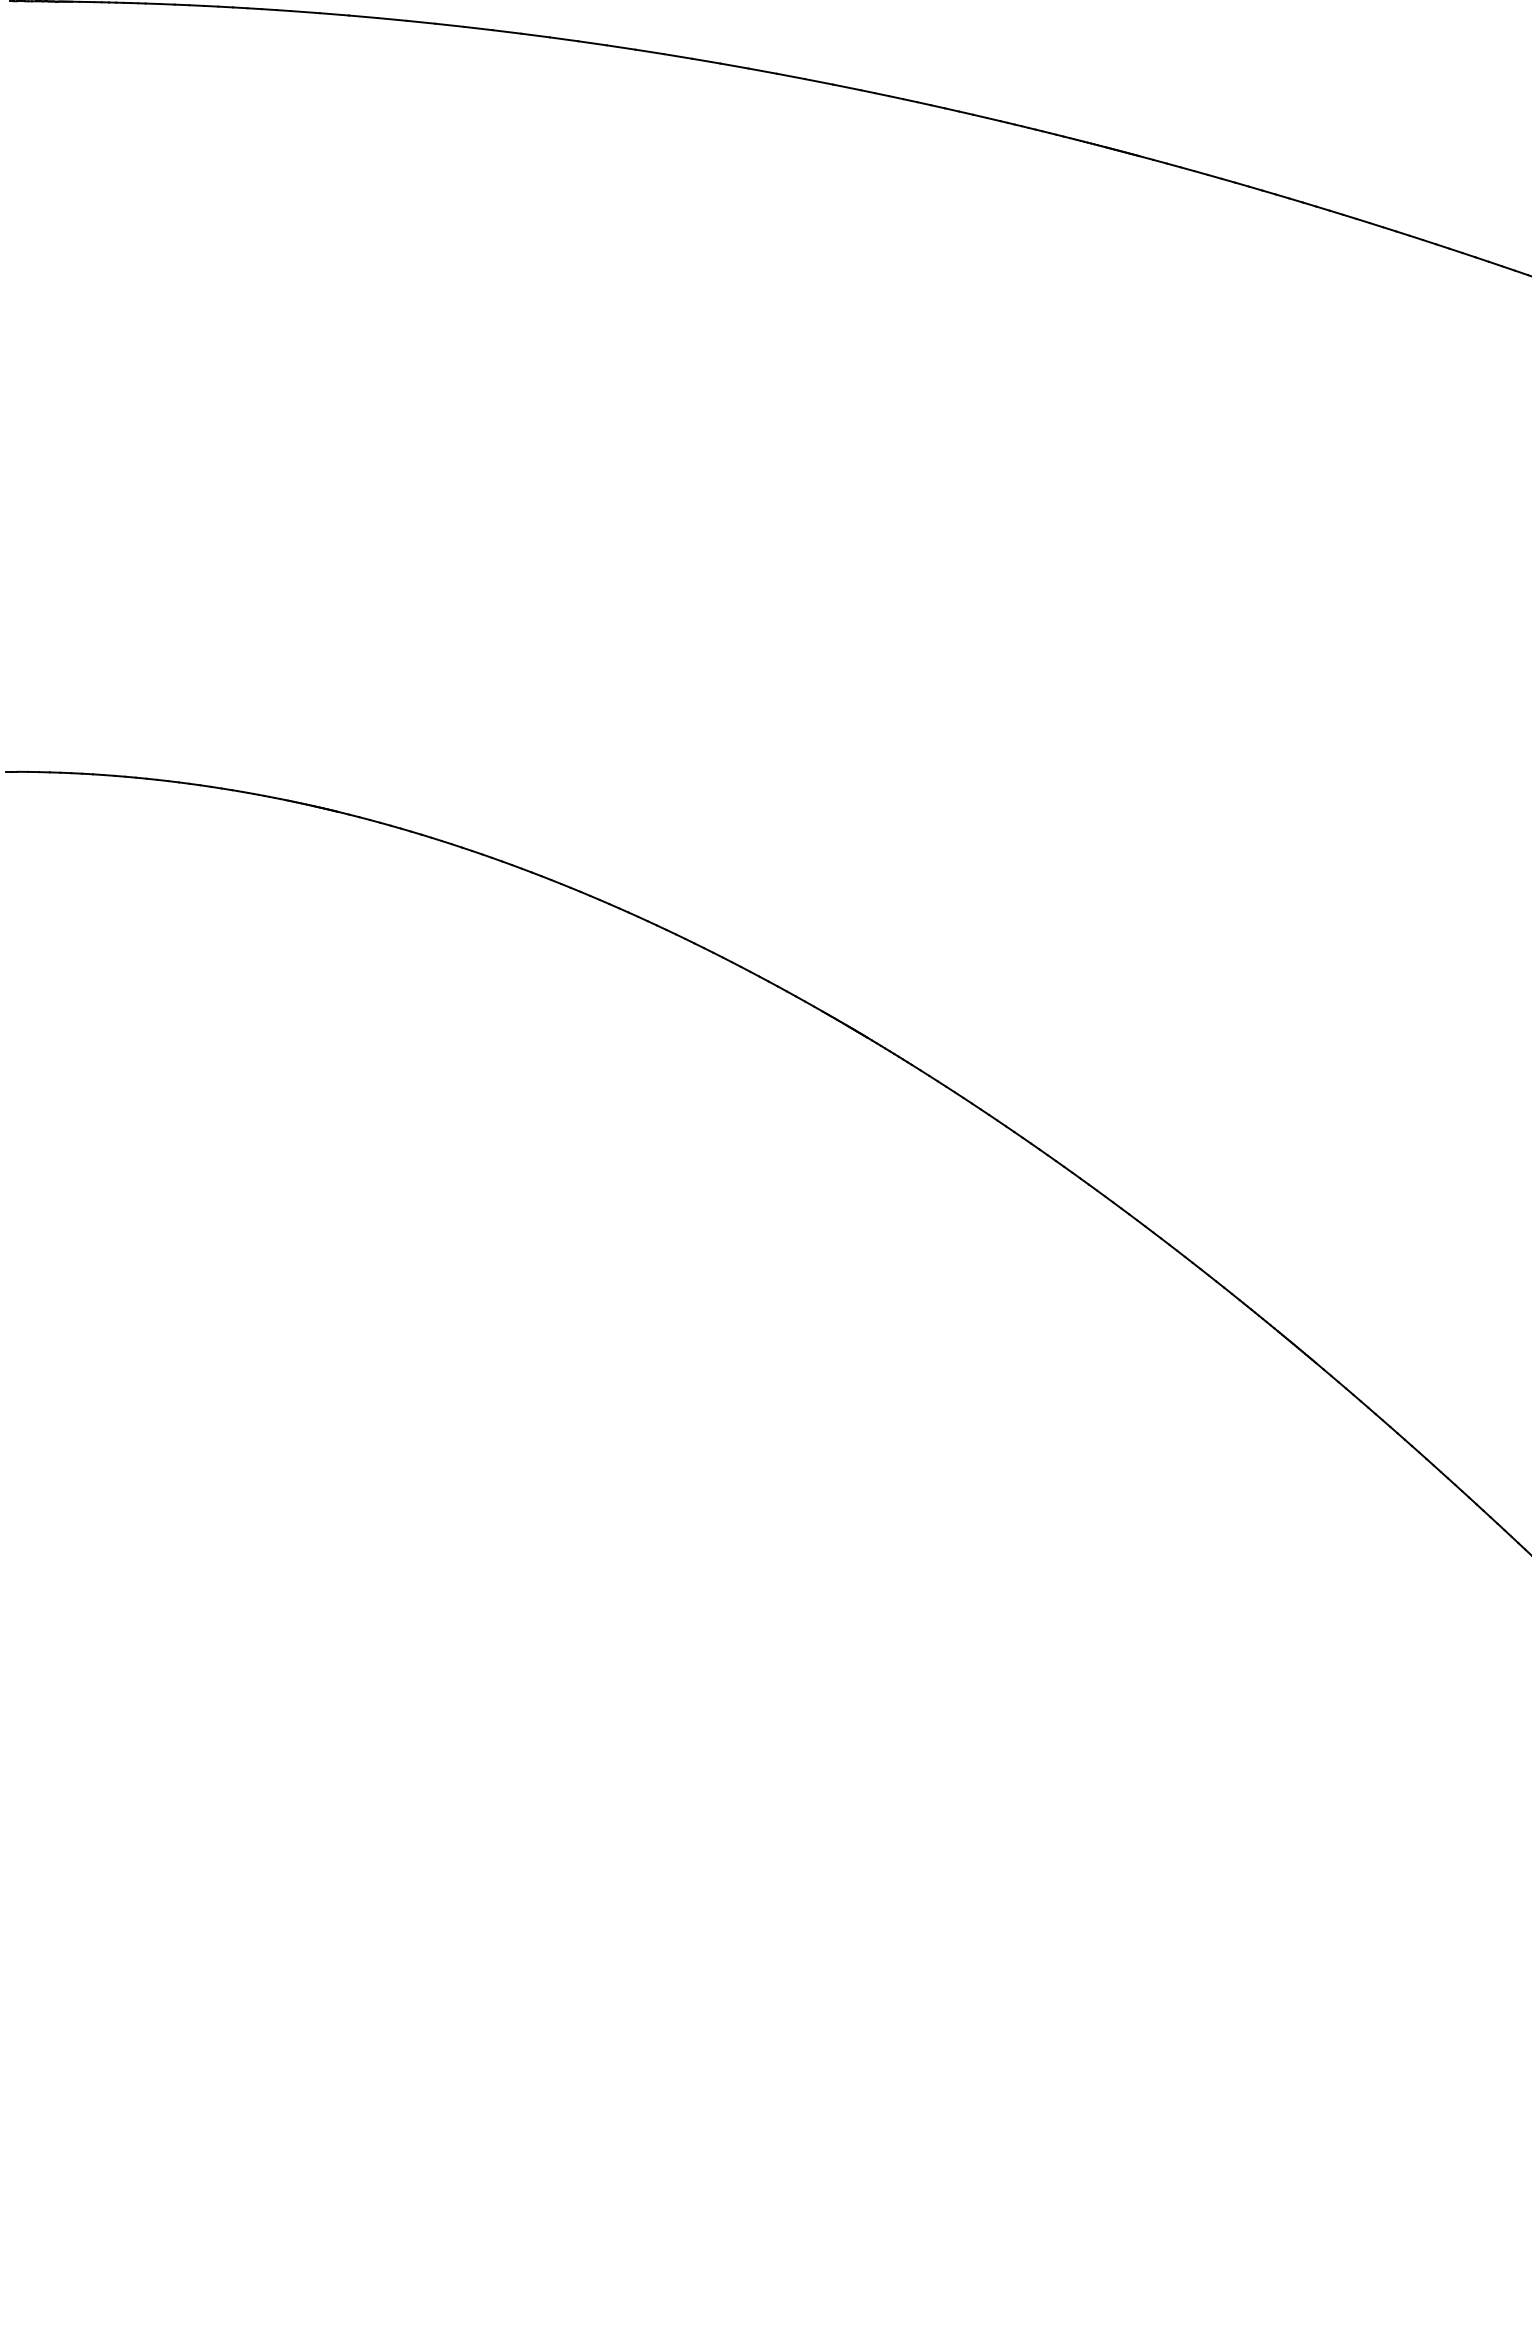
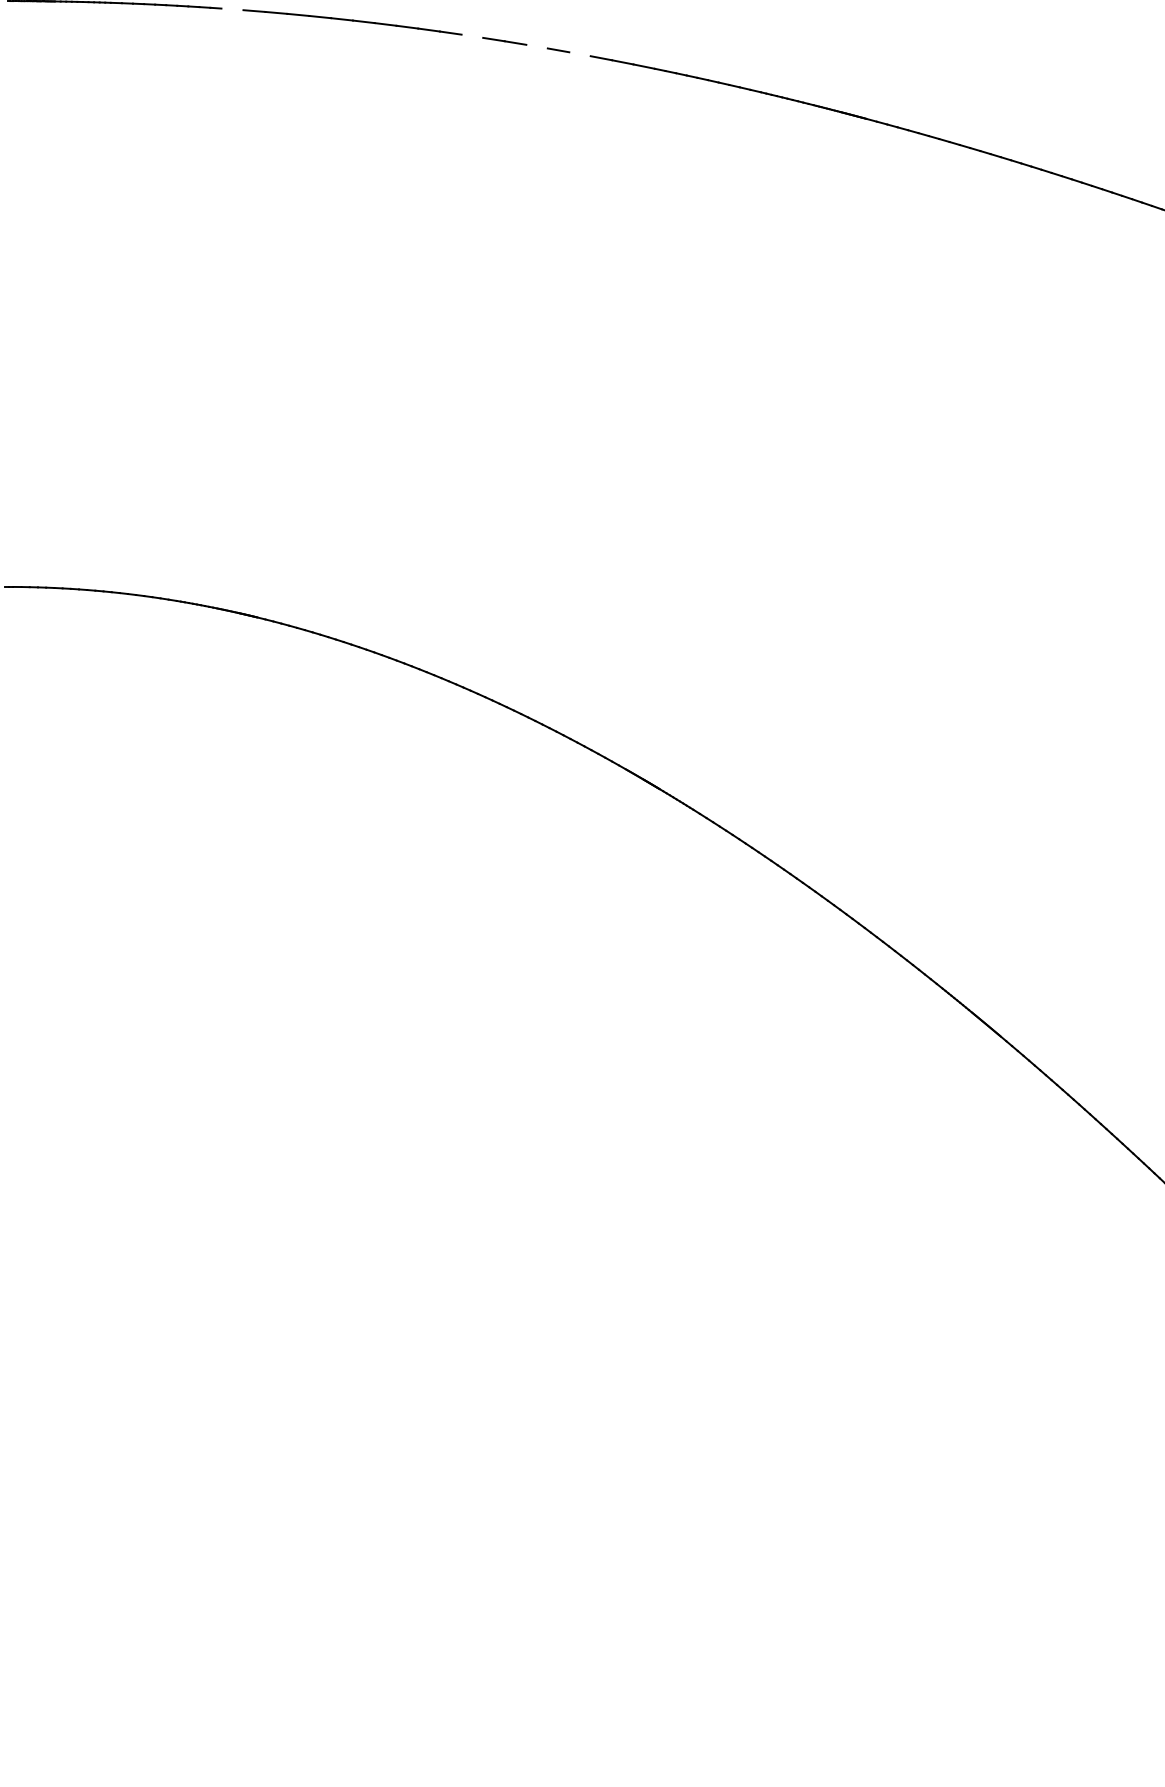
line: (305, 12) -> (232, 9), removed
line: (620, 47) -> (471, 36), removed
line: (706, 60) -> (537, 46), removed
line: (762, 70) -> (579, 53), removed

